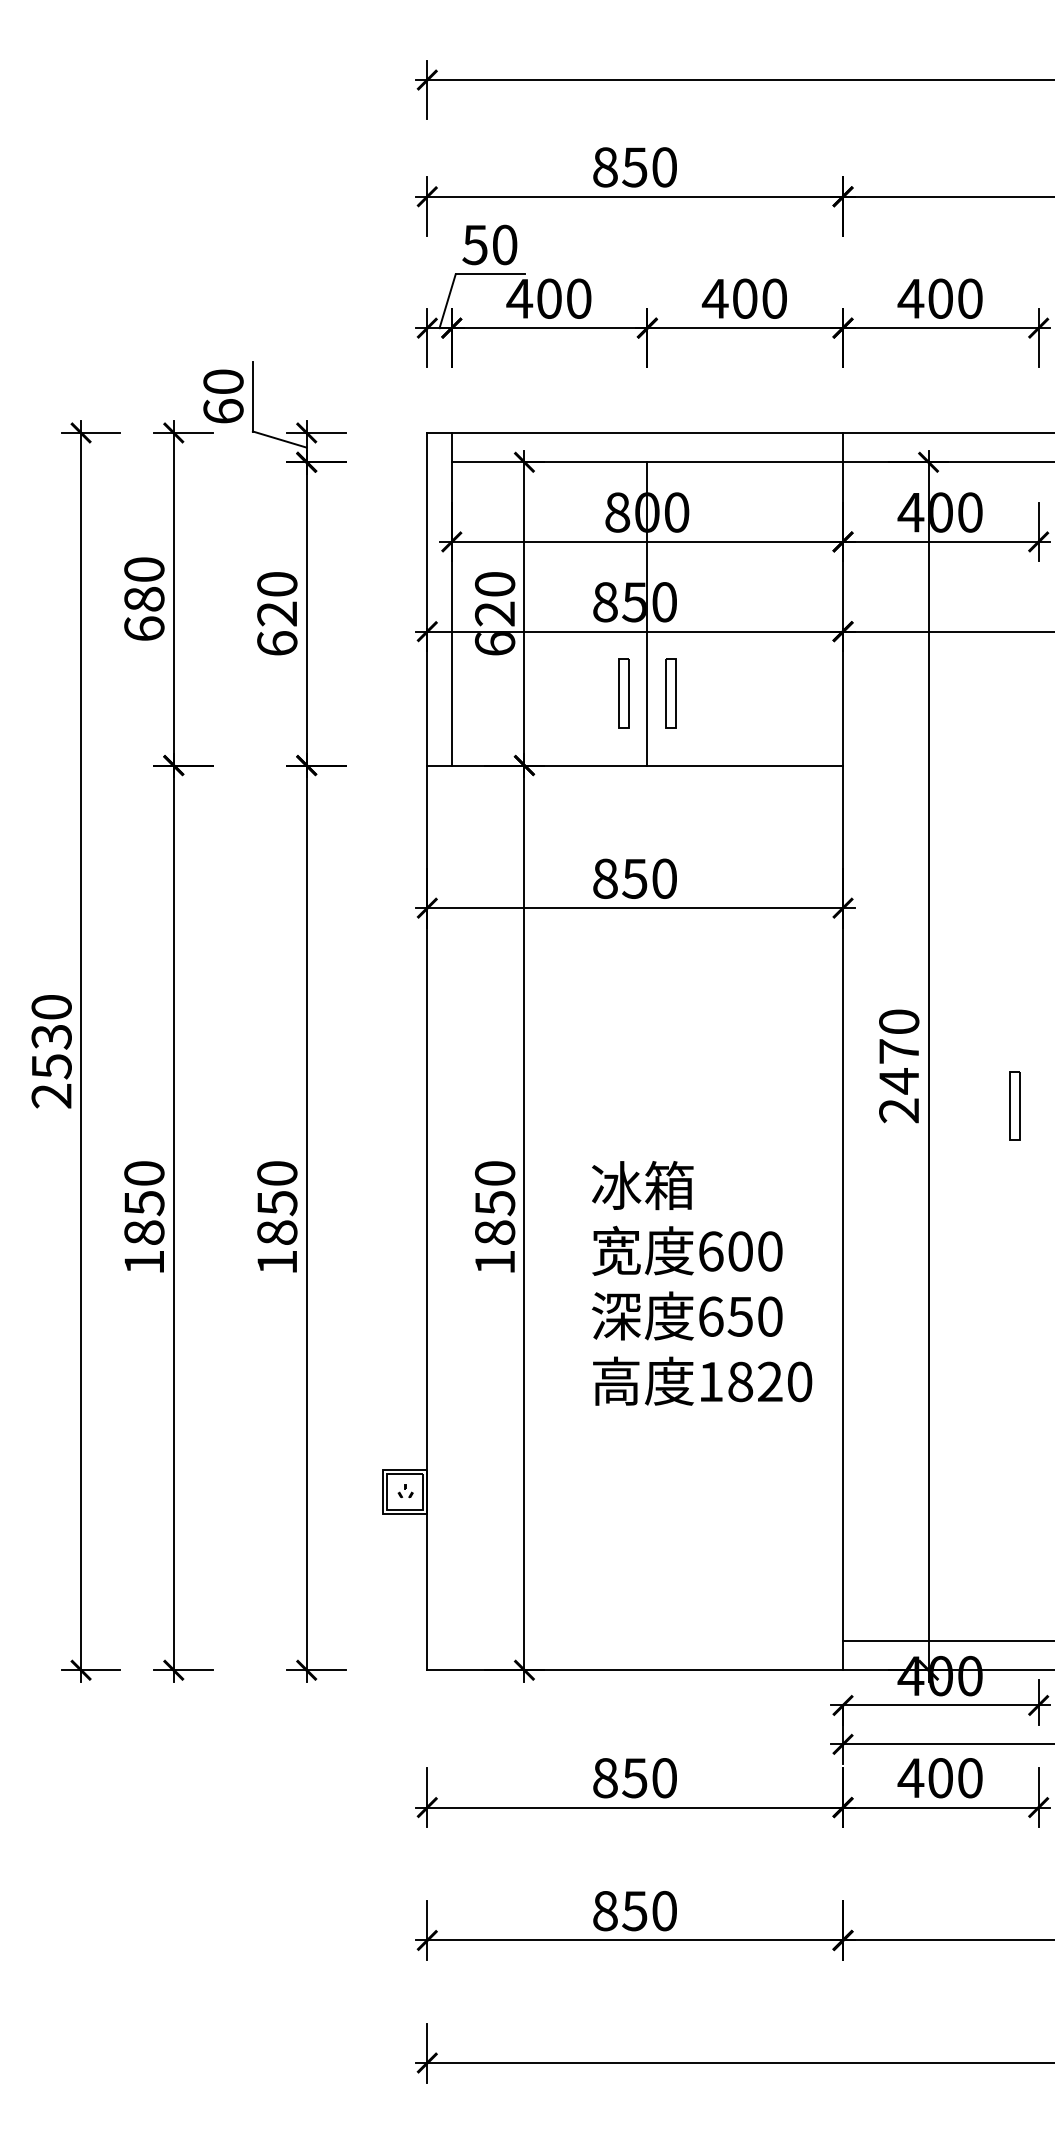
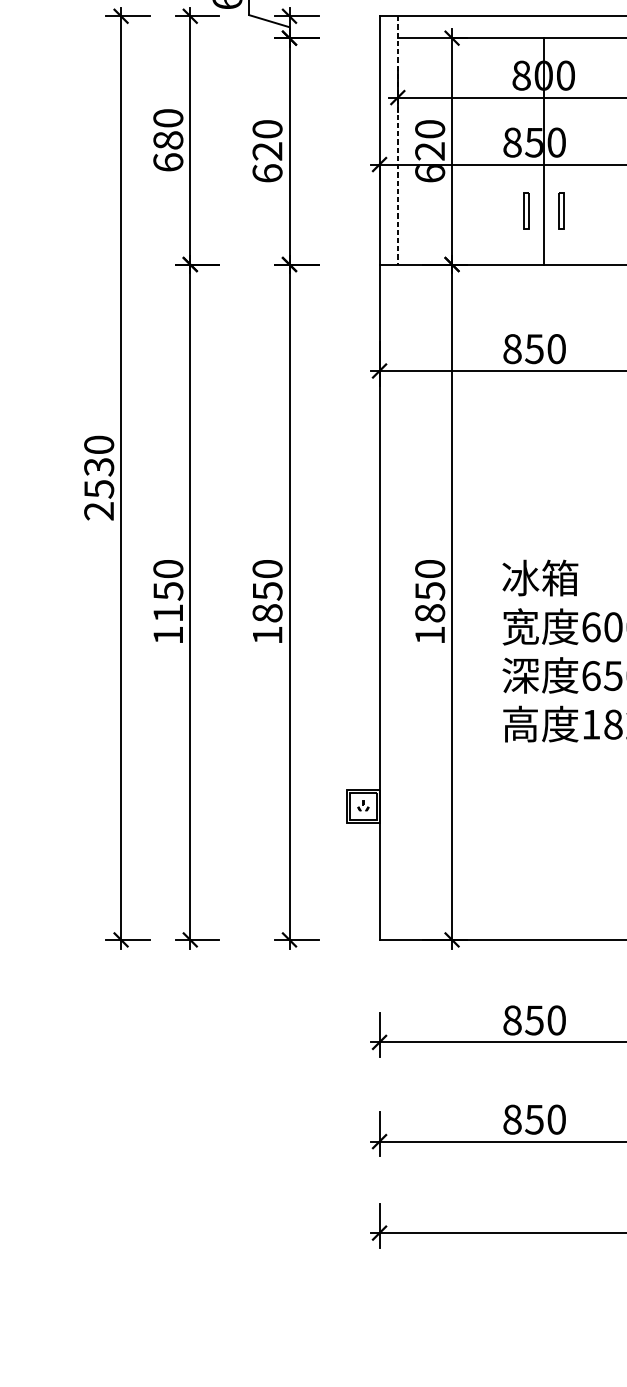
line: (451, 599) -> (397, 140), solid -> dashed
part: (623, 693) -> (525, 210), size x0.7
part: (670, 693) -> (561, 210), size x0.7
text: (144, 1232) -> (168, 613), 1850 -> 1150

